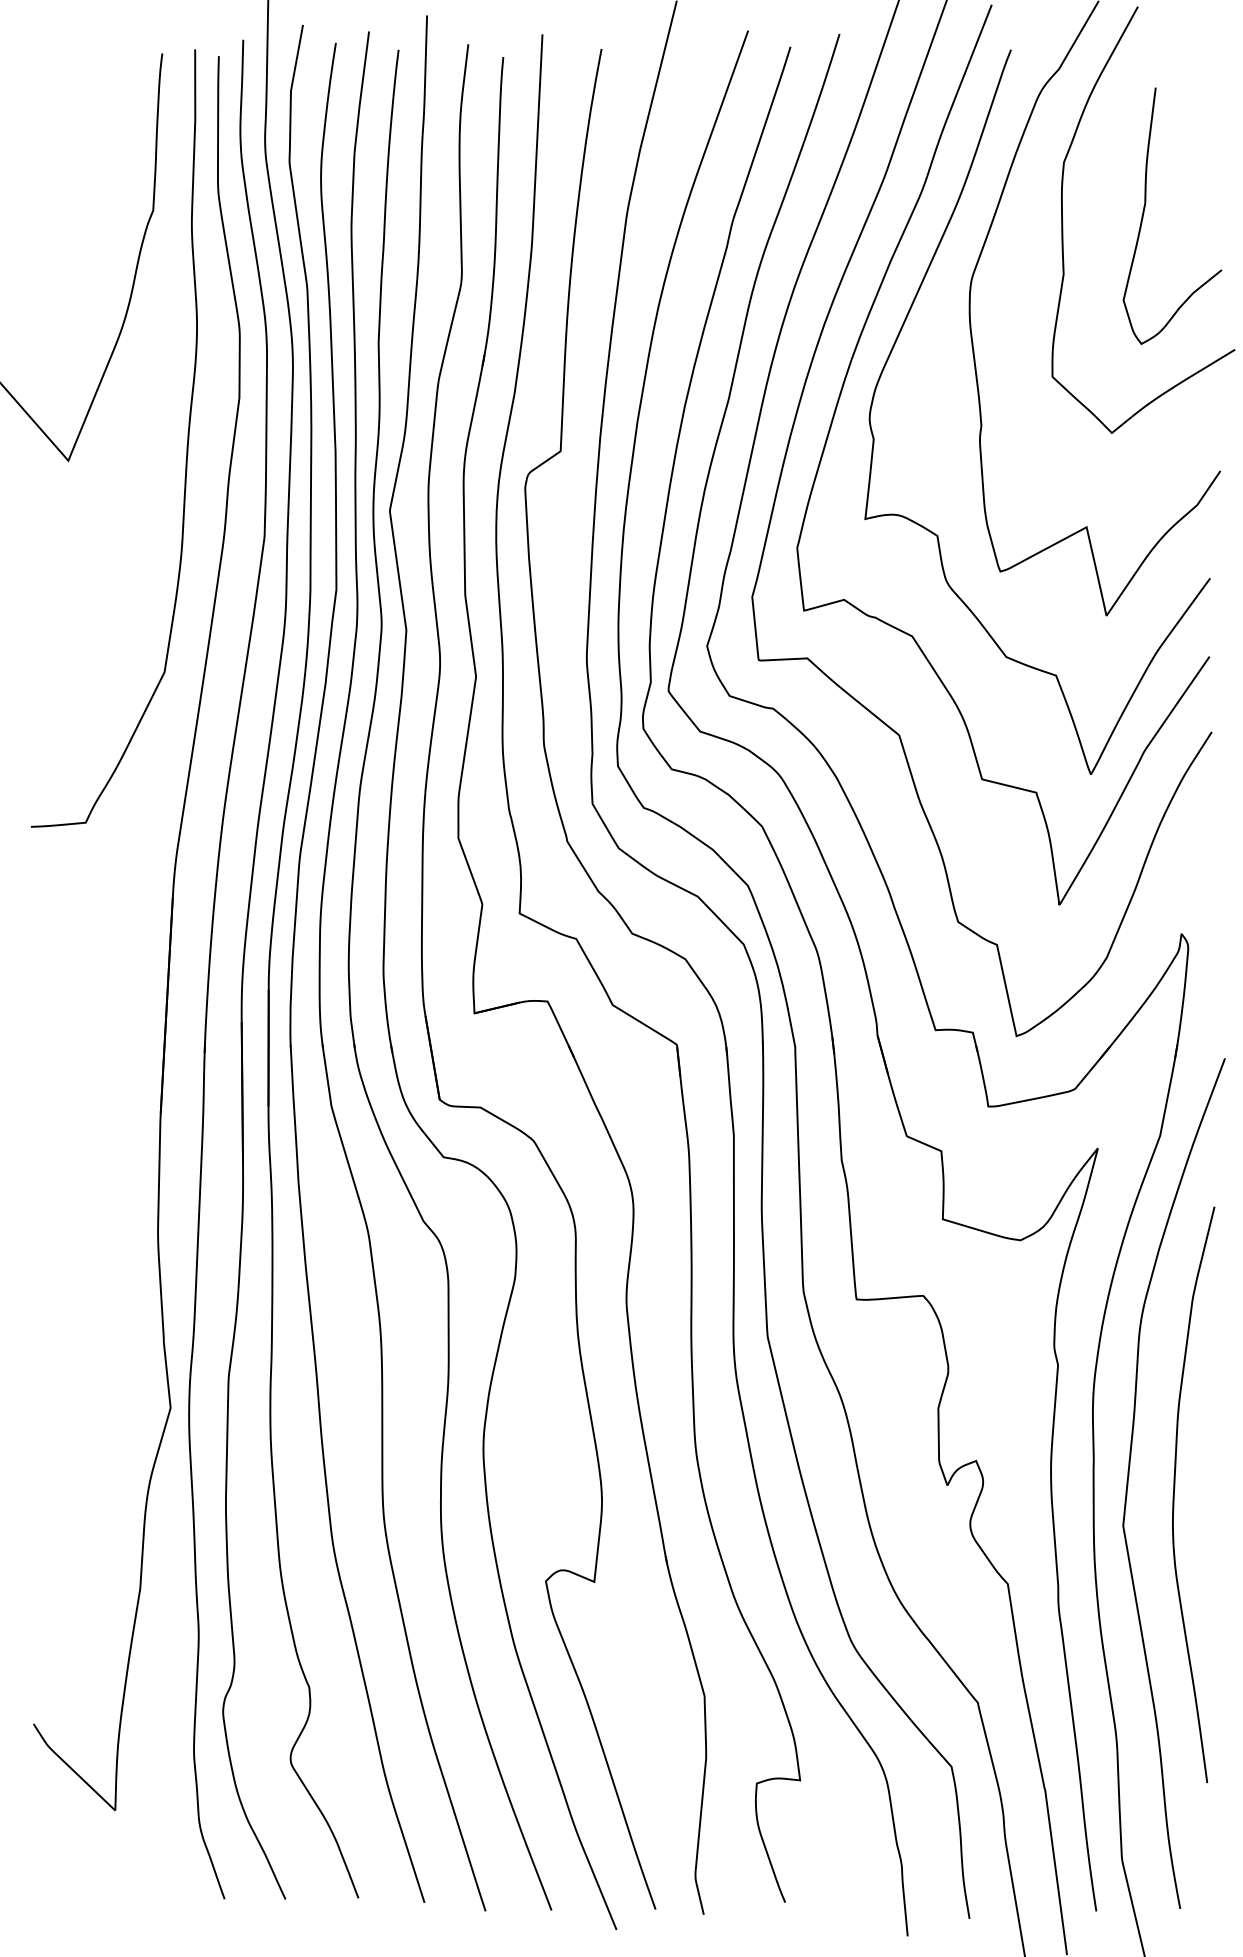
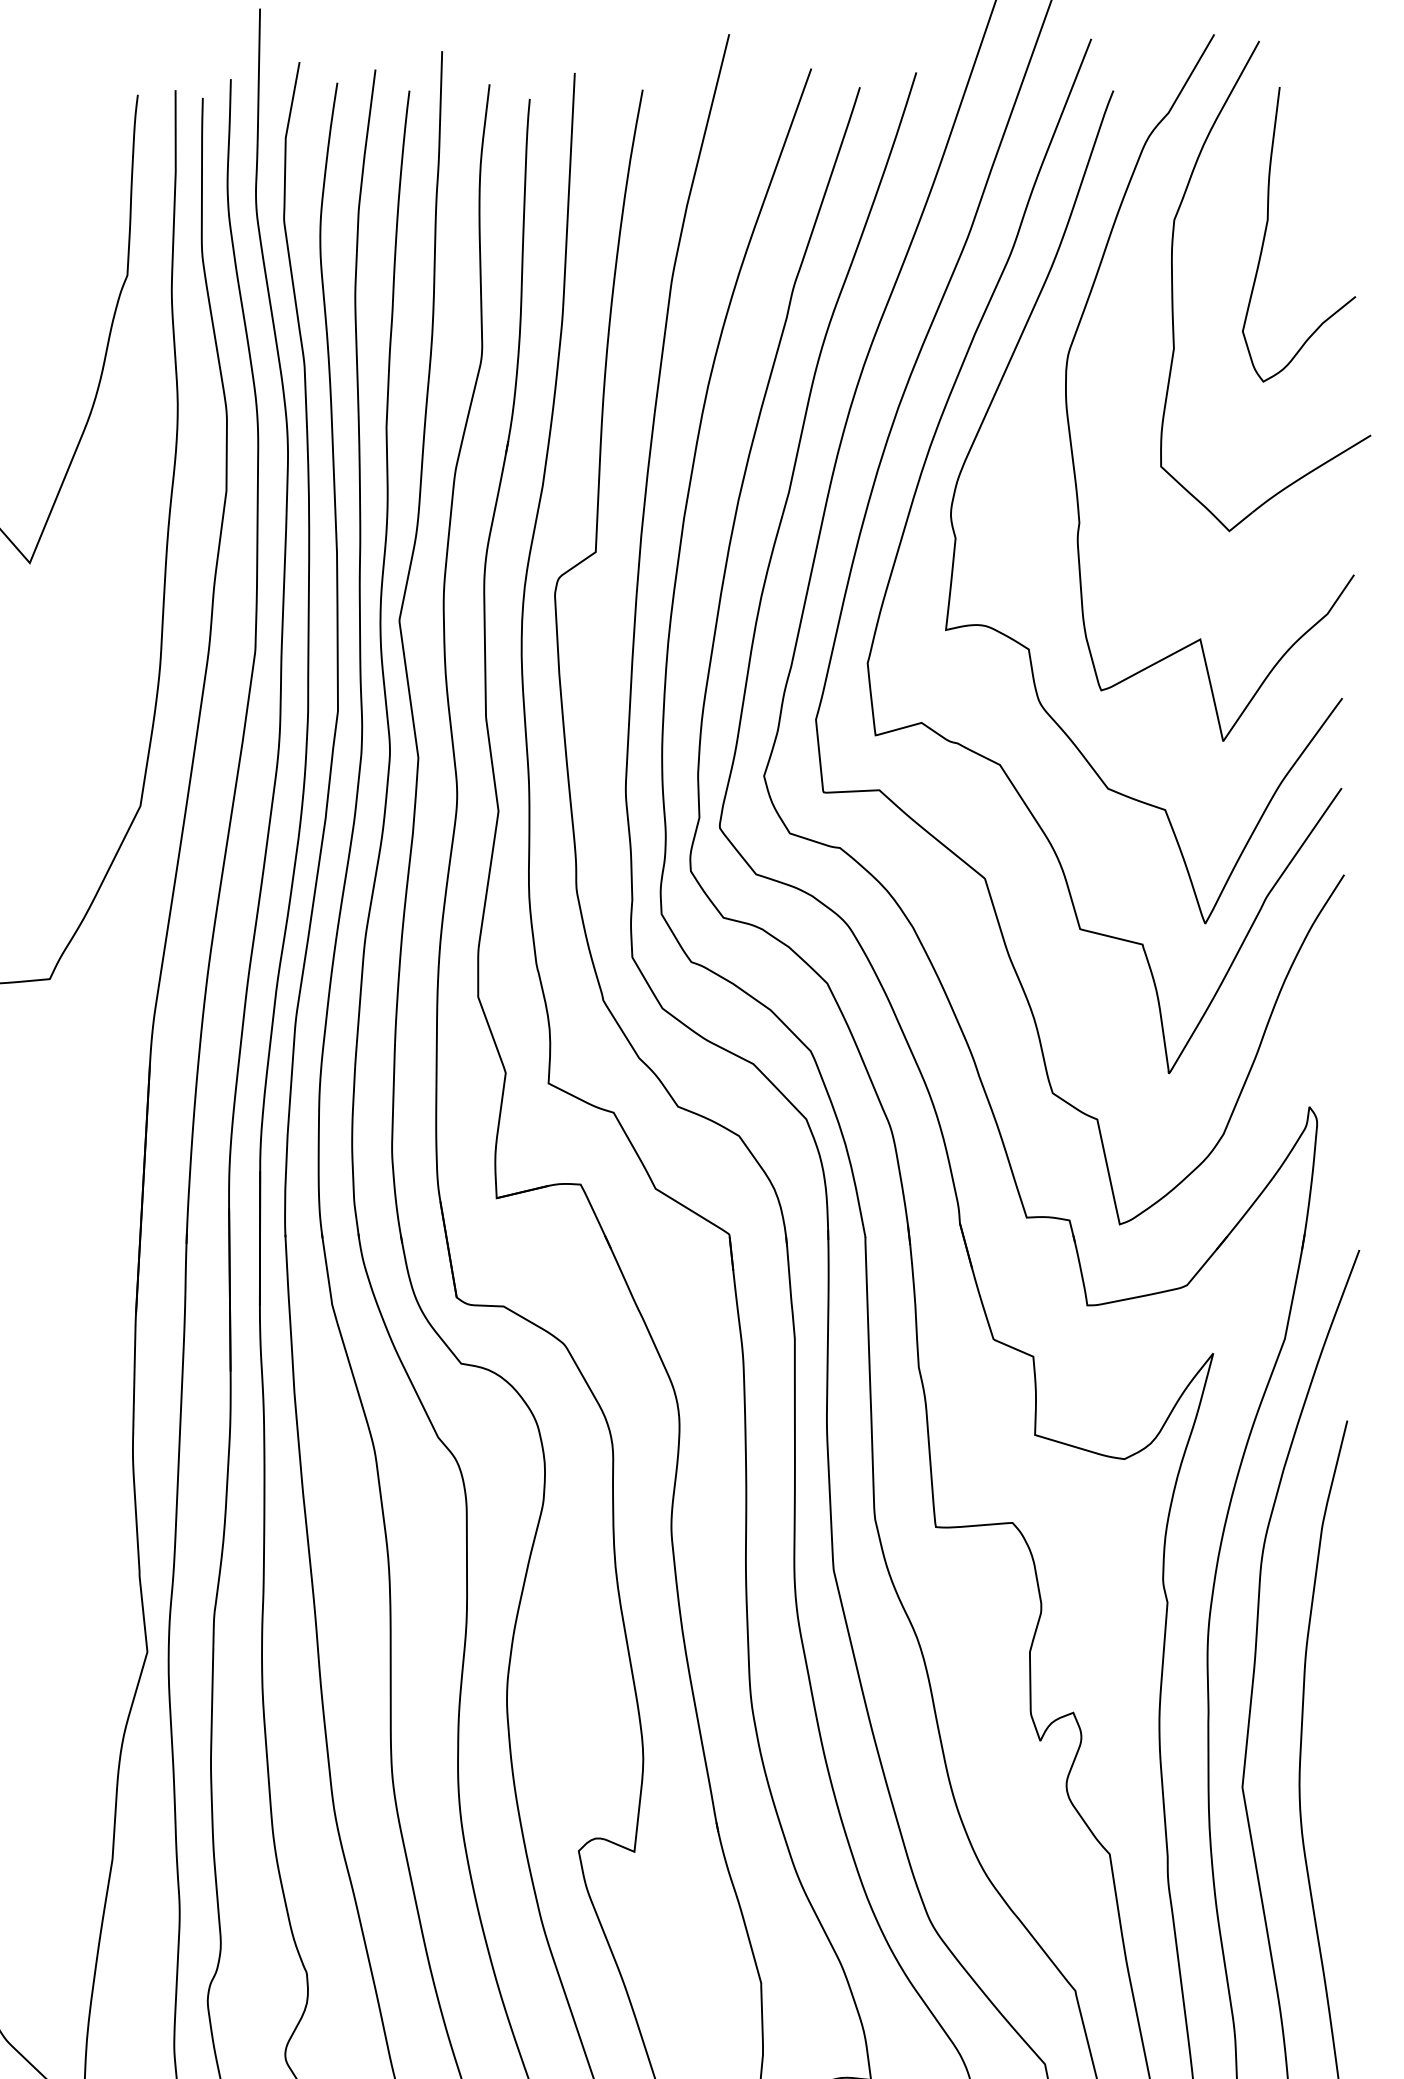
curve: (1145, 208) -> (1268, 225), moved

